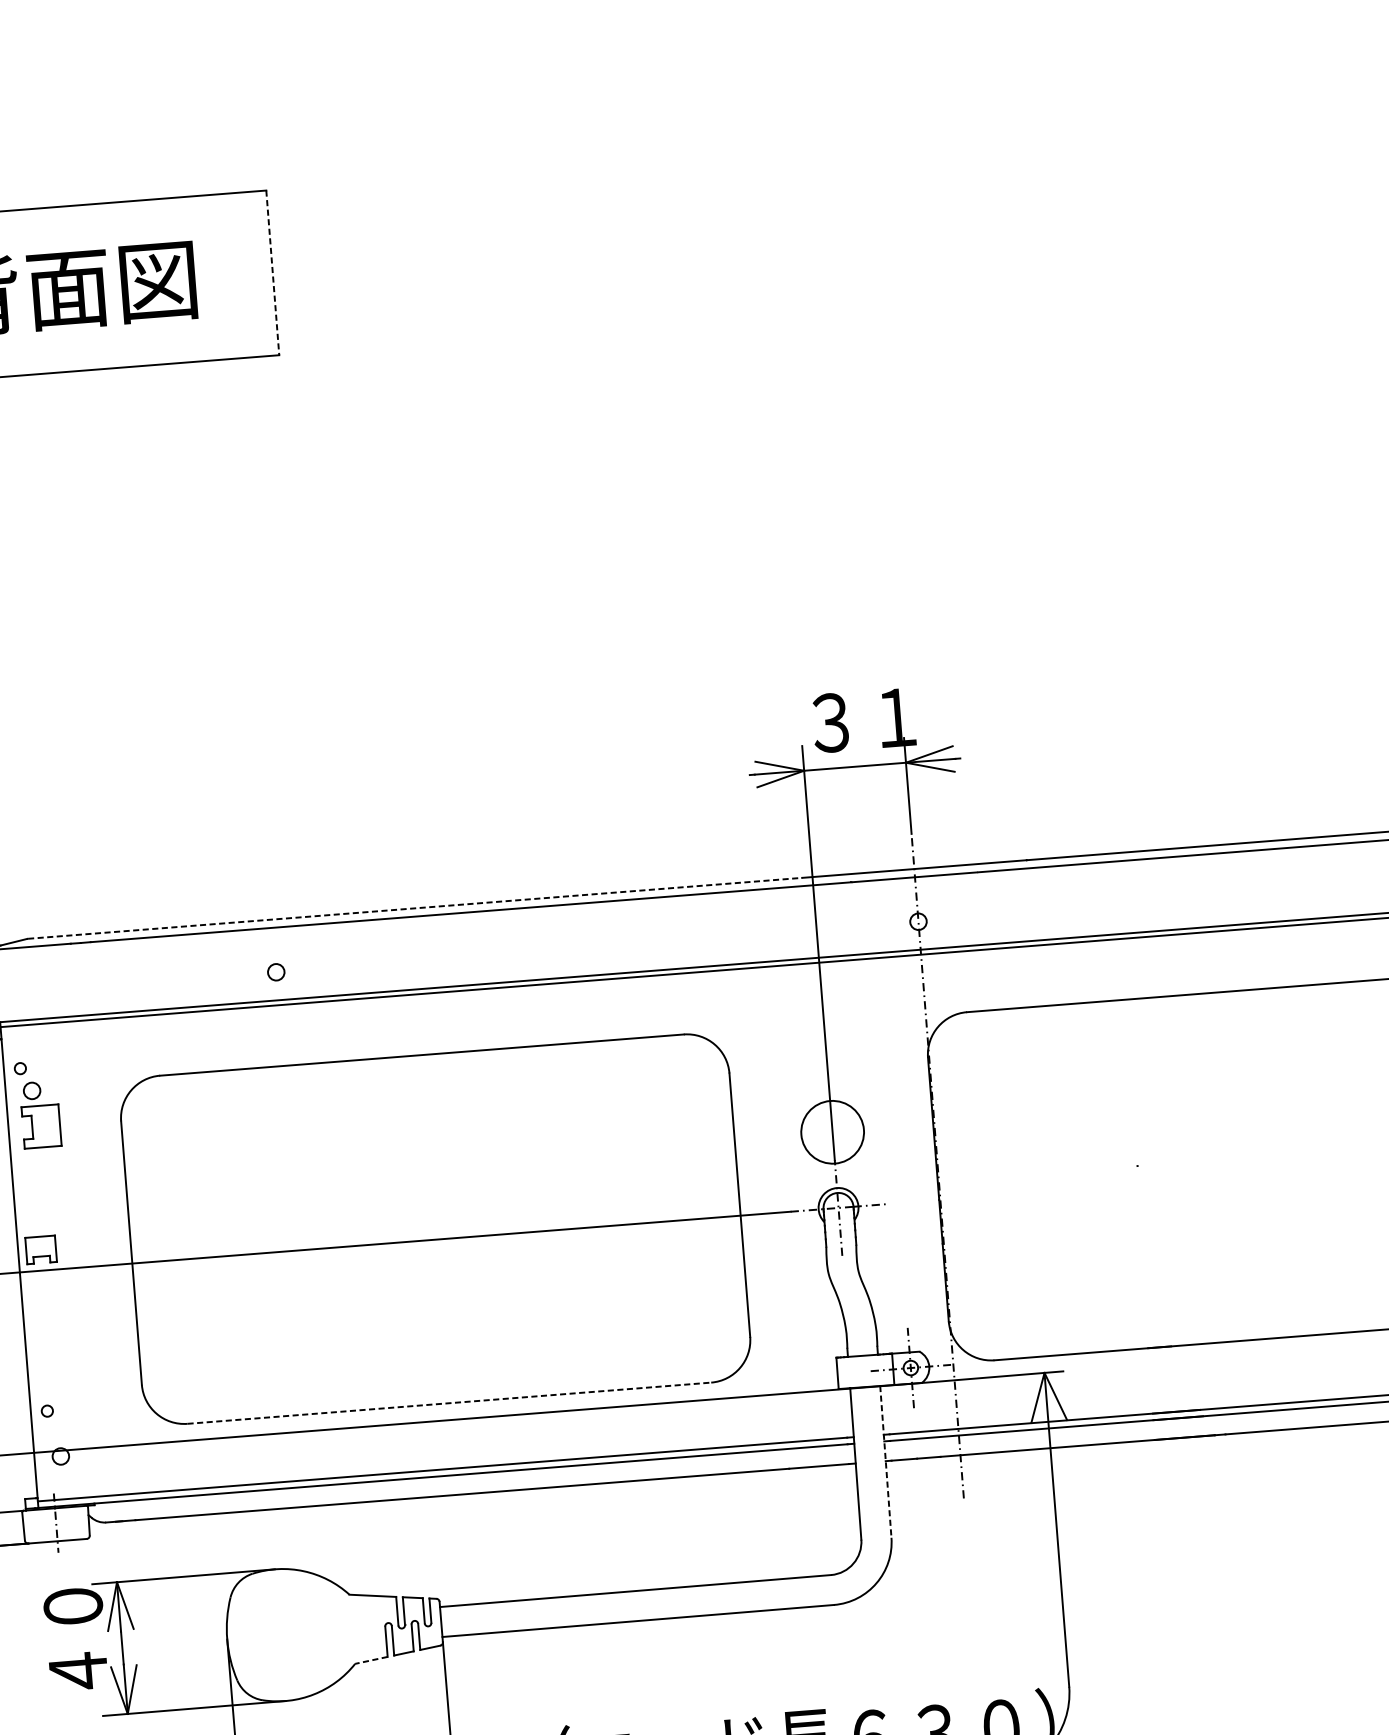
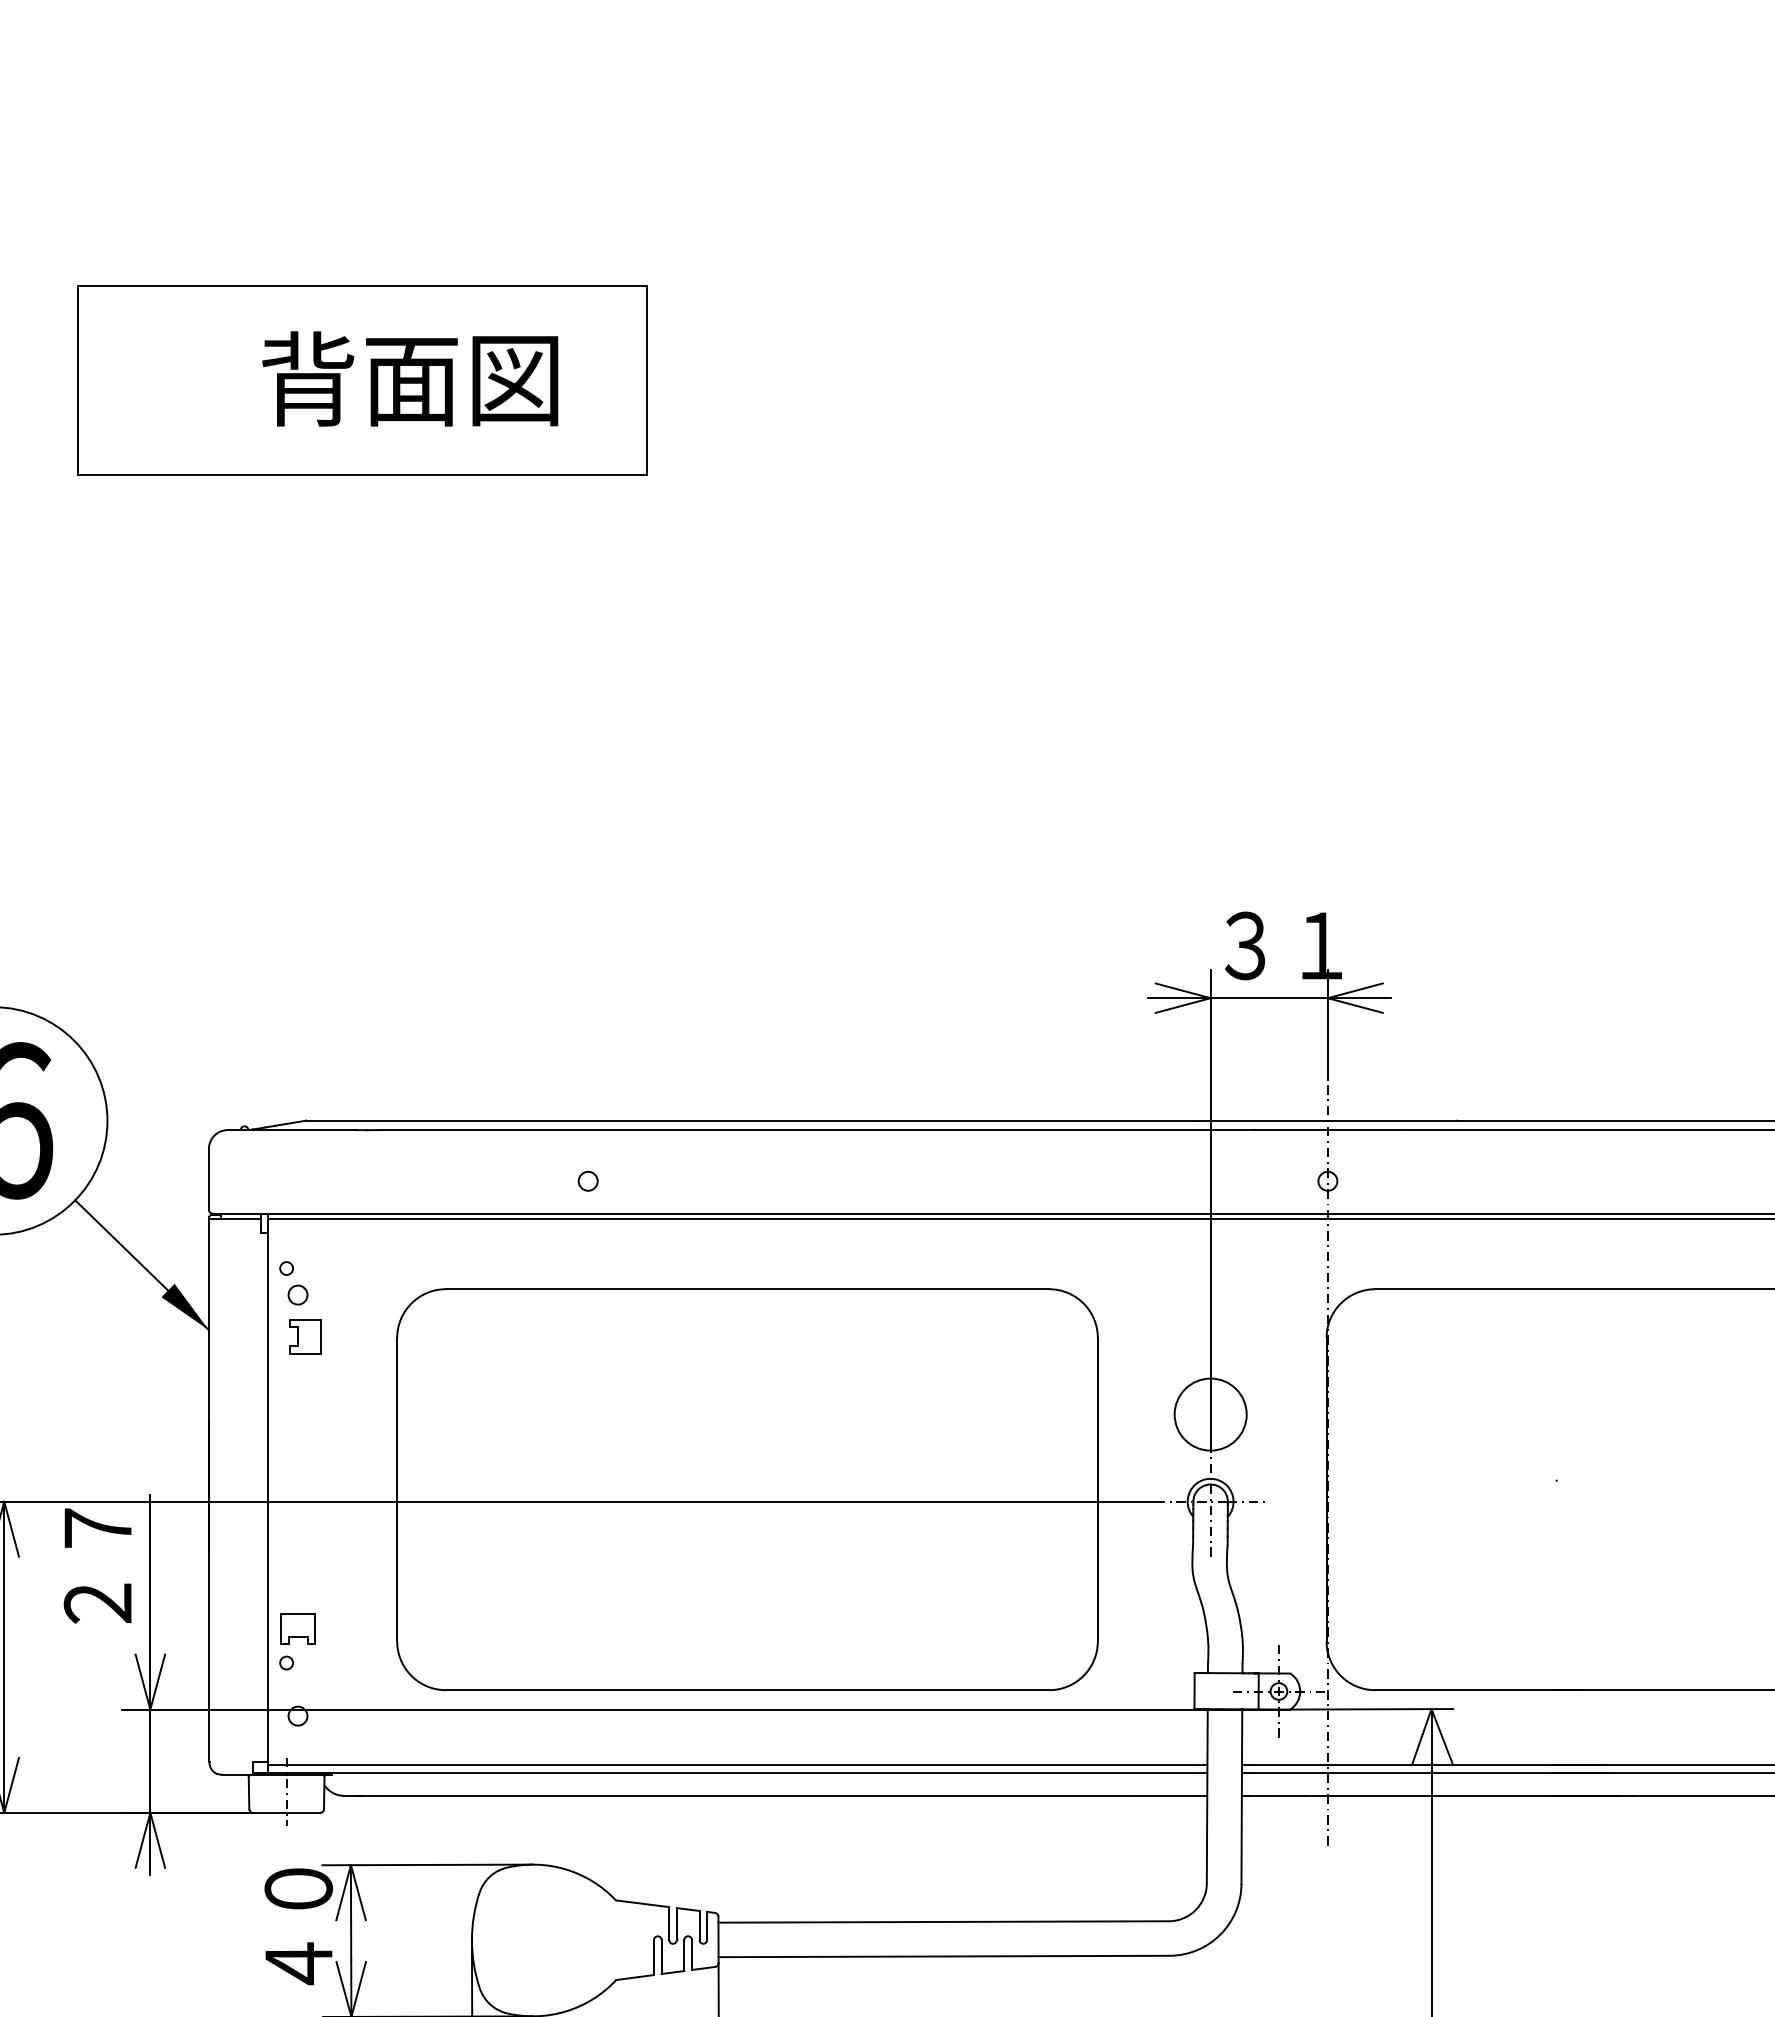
line: (273, 272) -> (647, 380), dashed -> solid
line: (414, 908) -> (752, 1120), dashed -> solid
part: (41, 1126) -> (305, 1336), size x0.71
part: (40, 1249) -> (297, 1628), moved
line: (449, 1403) -> (747, 1690), dashed -> solid
line: (885, 1462) -> (1241, 1797), dashed -> solid
line: (370, 1660) -> (634, 1977), dashed -> solid

